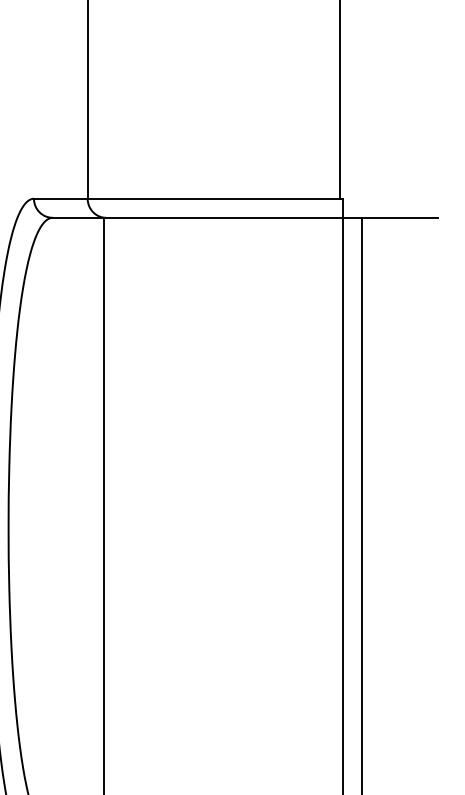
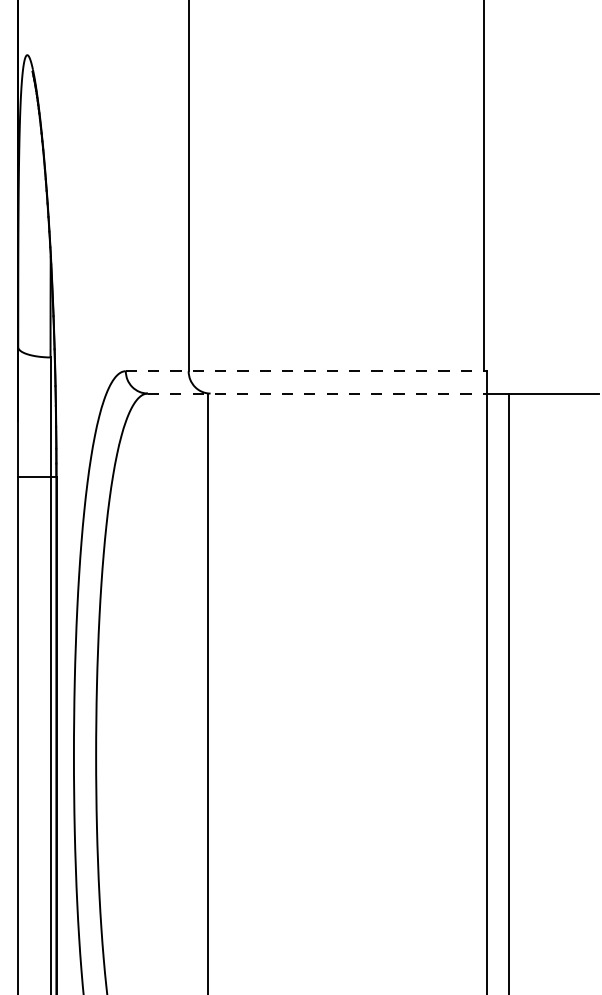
line: (187, 198) -> (305, 371), solid -> dashed
line: (197, 217) -> (317, 393), solid -> dashed

